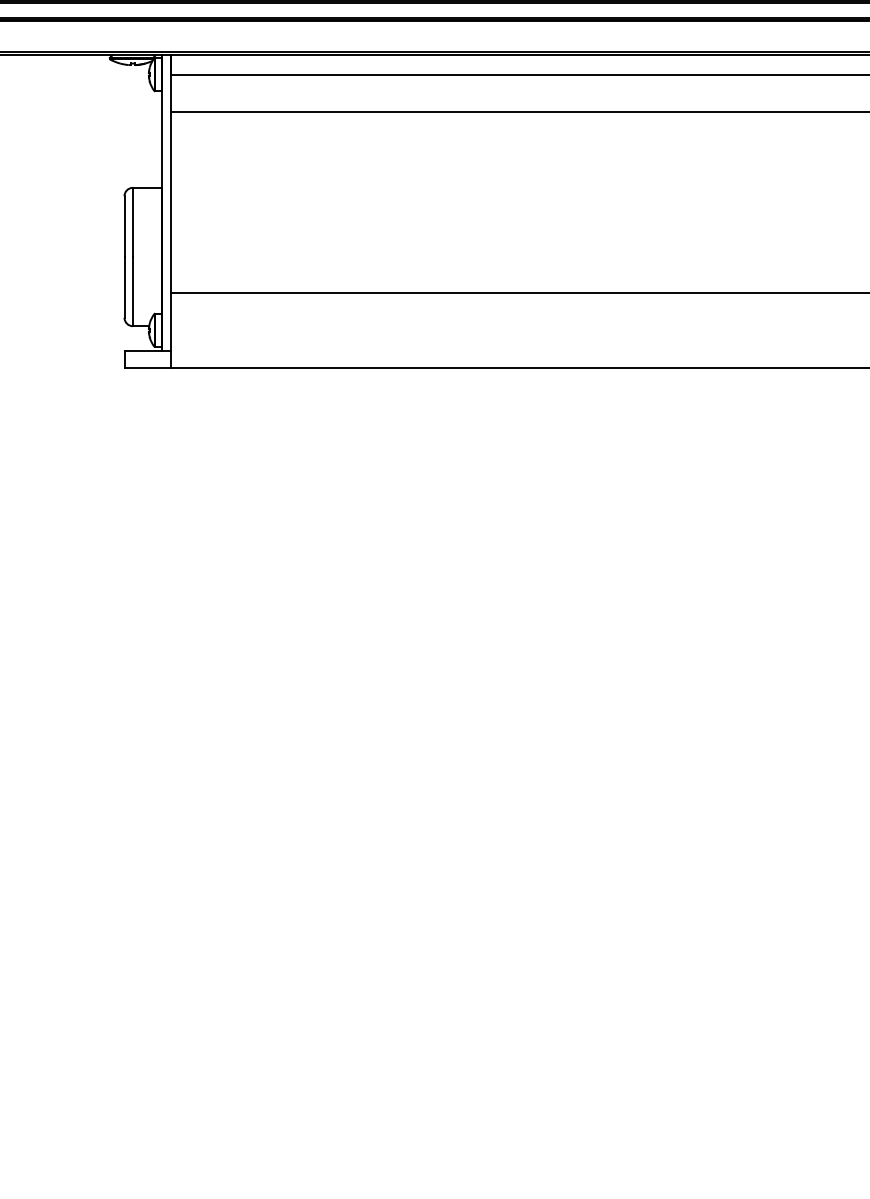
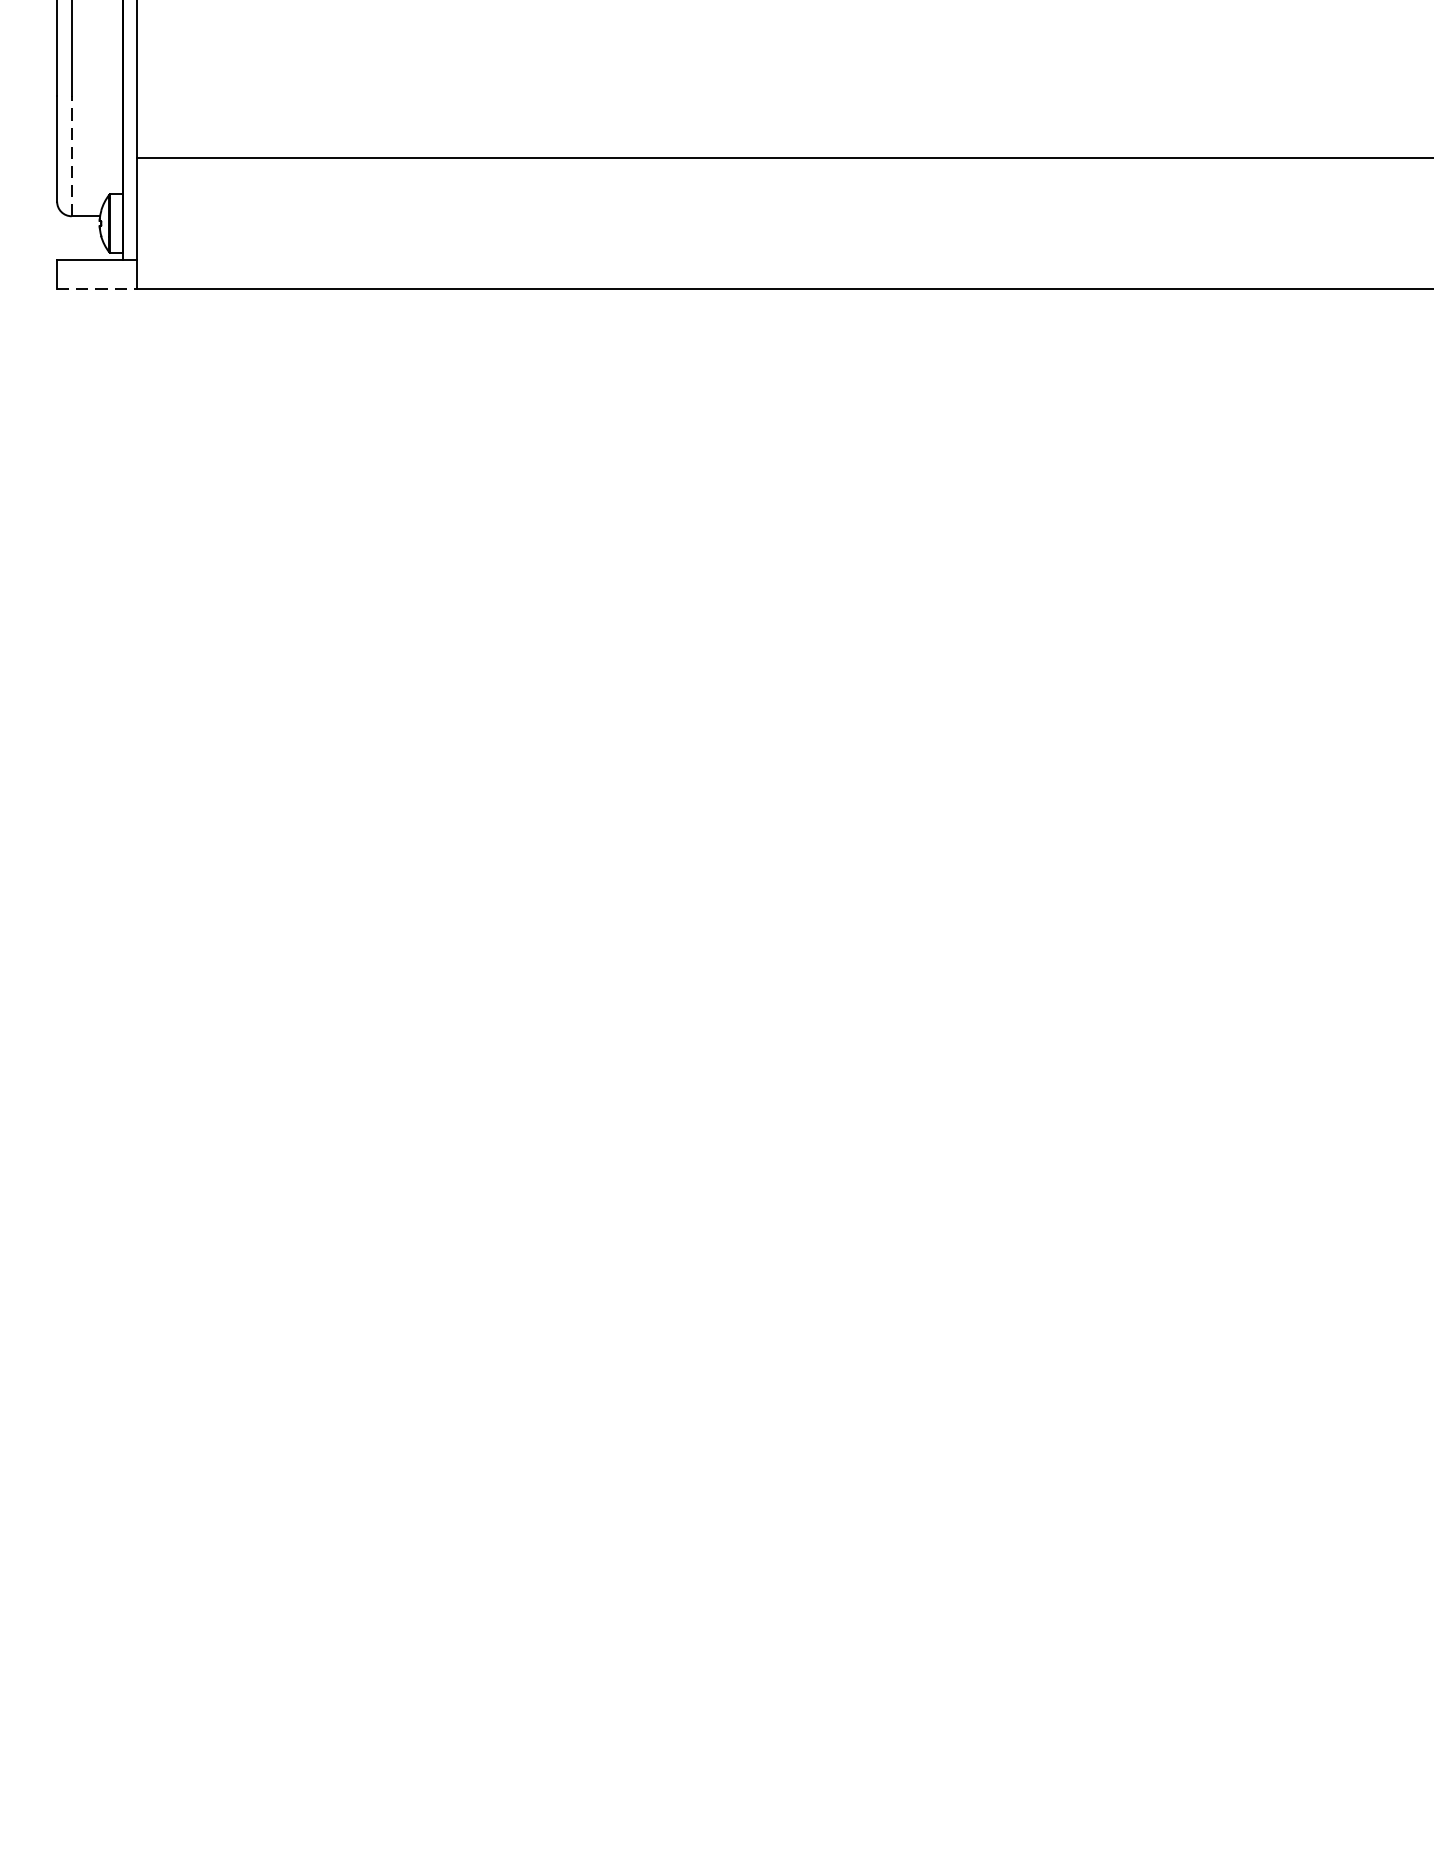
line: (132, 291) -> (71, 155), solid -> dashed
line: (148, 368) -> (98, 289), solid -> dashed

